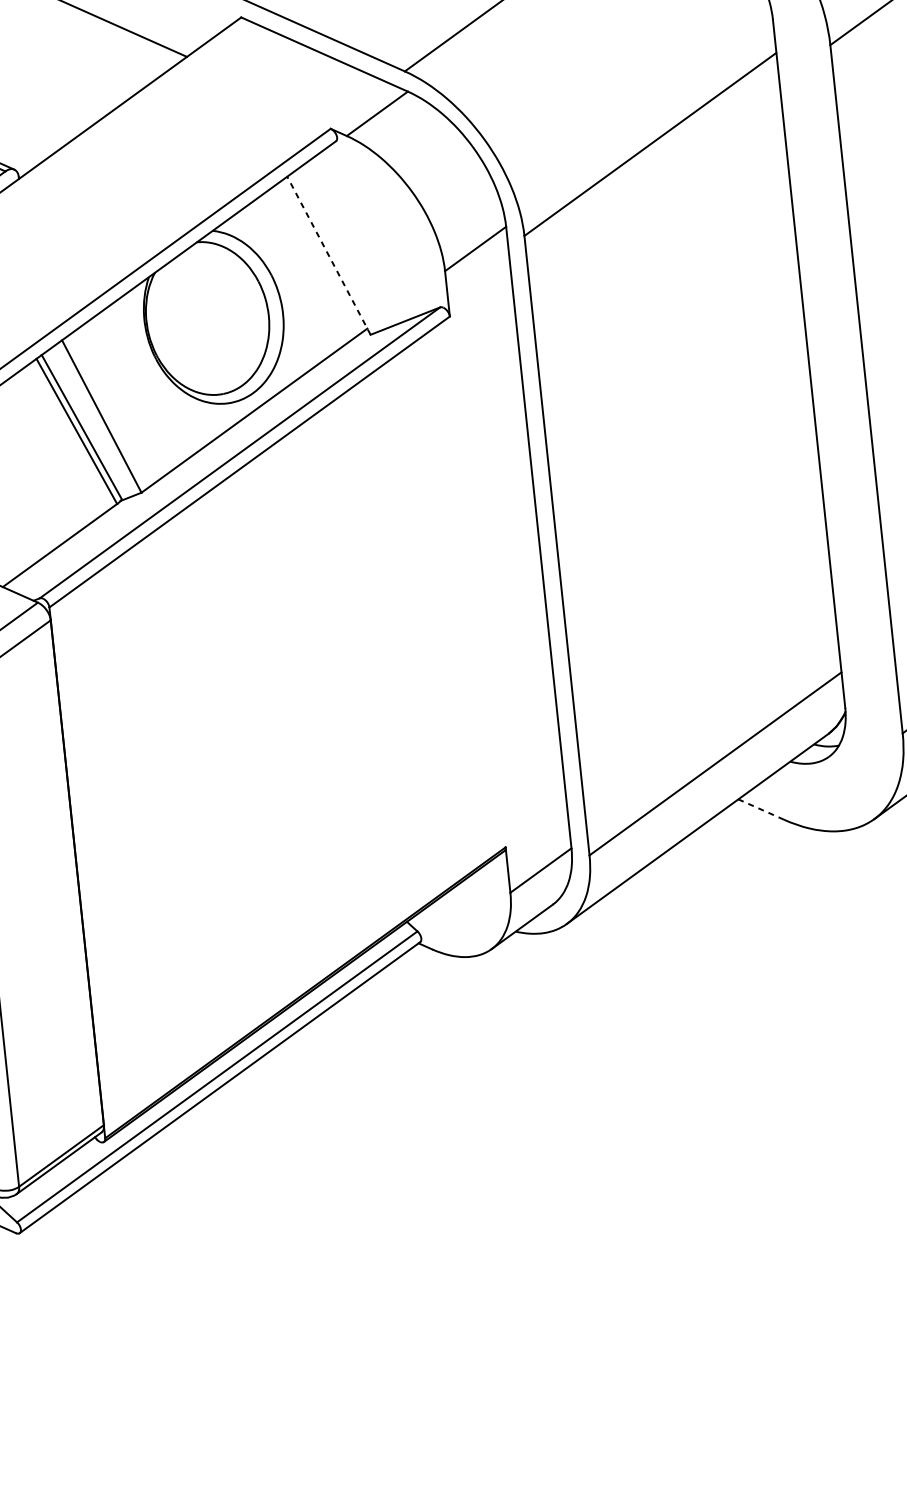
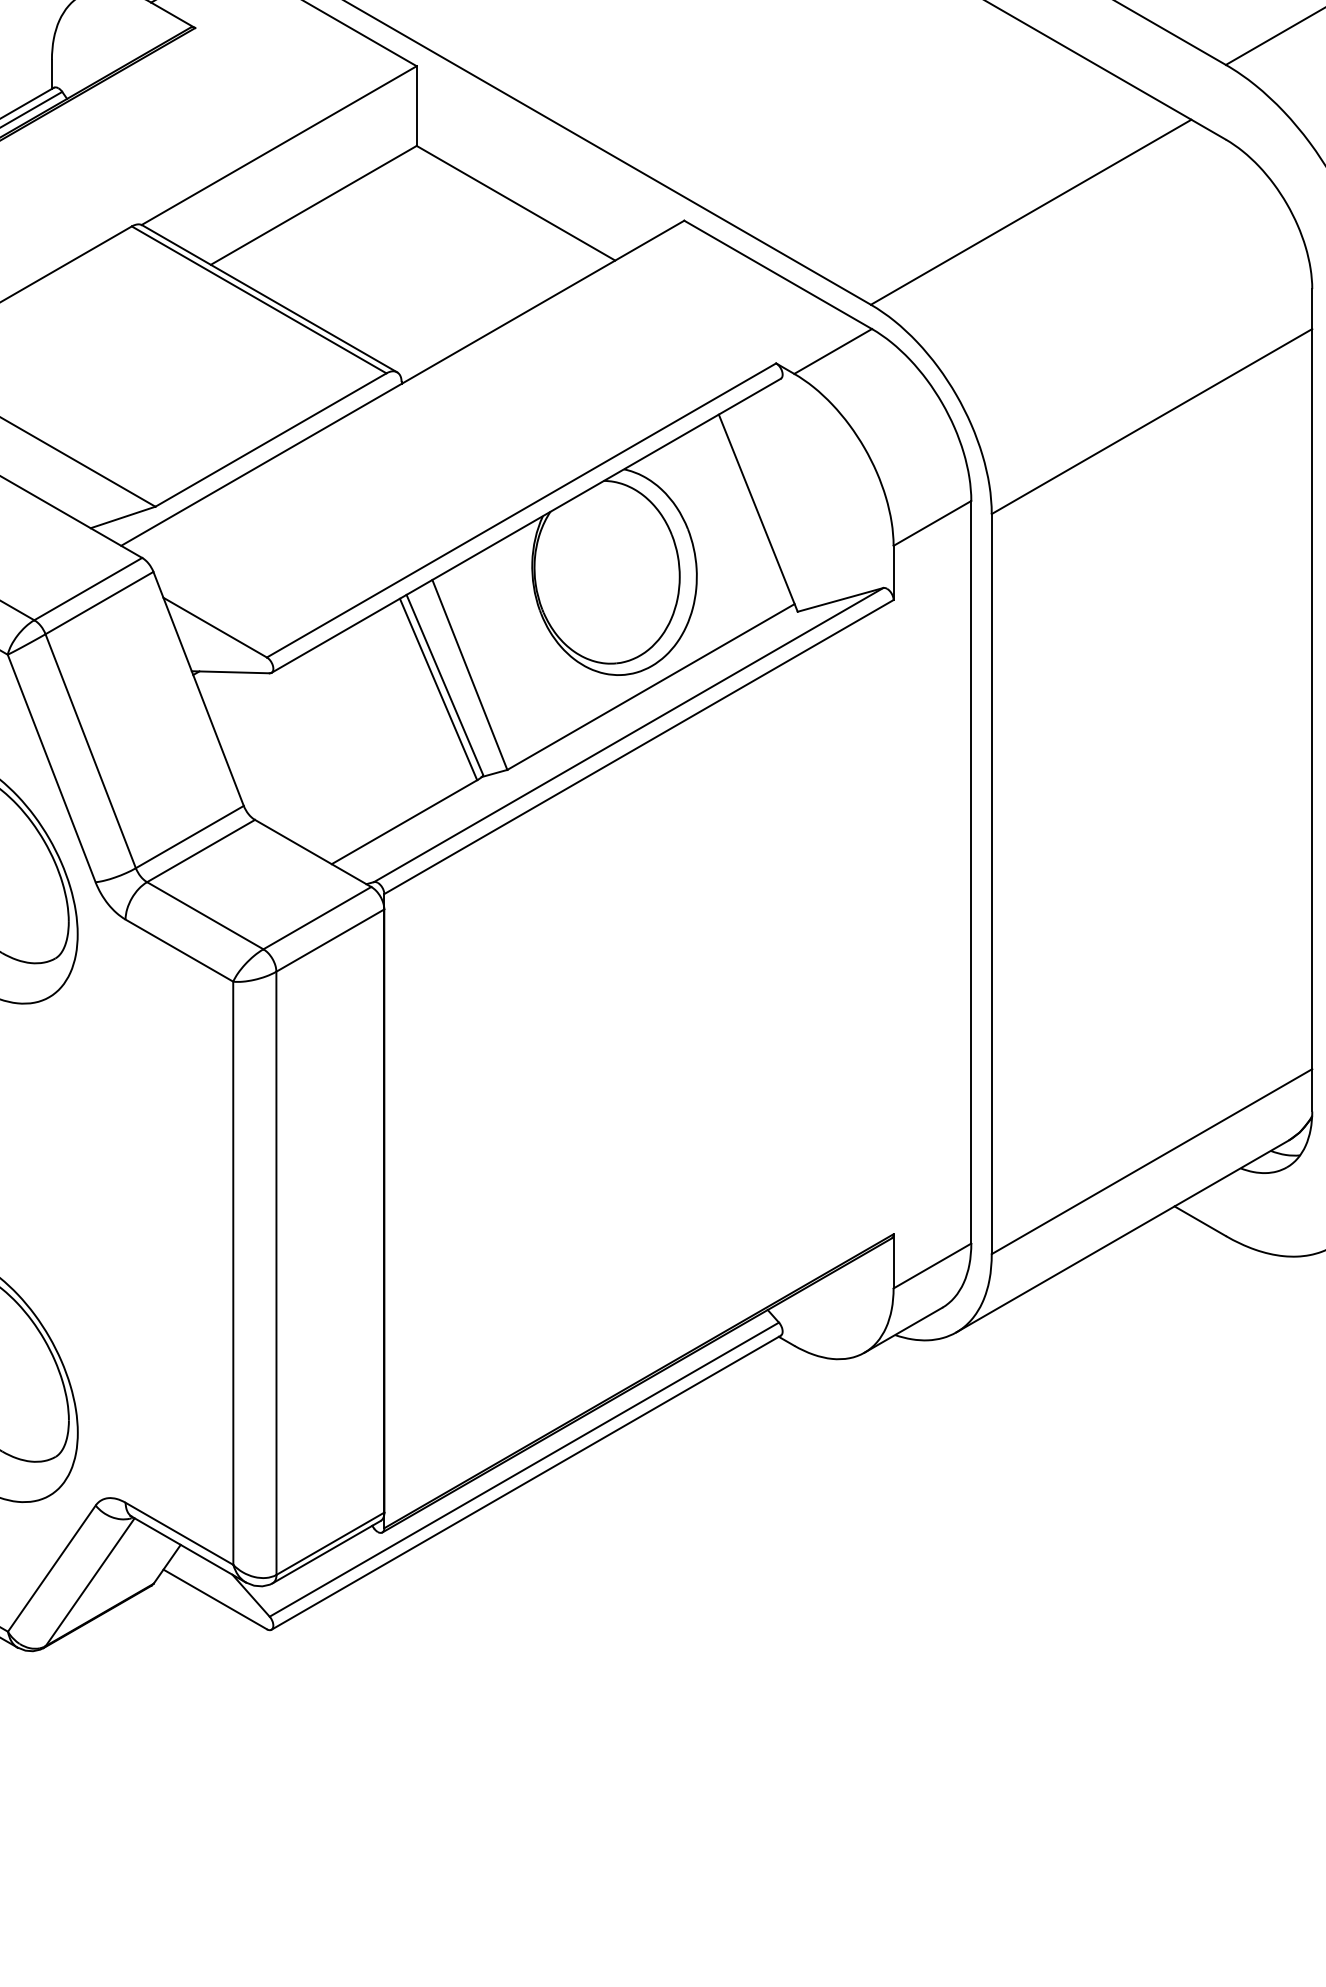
line: (329, 255) -> (758, 512), dashed -> solid
line: (761, 809) -> (1200, 1221), dashed -> solid

